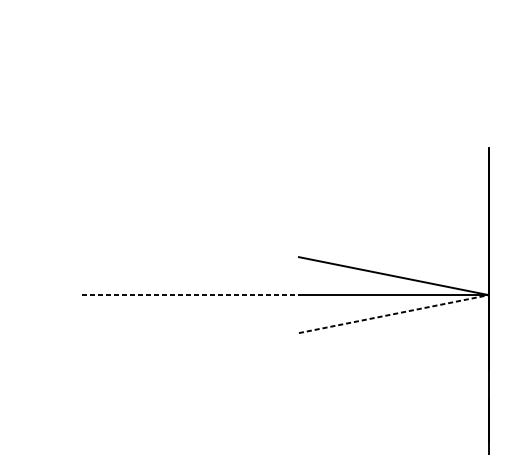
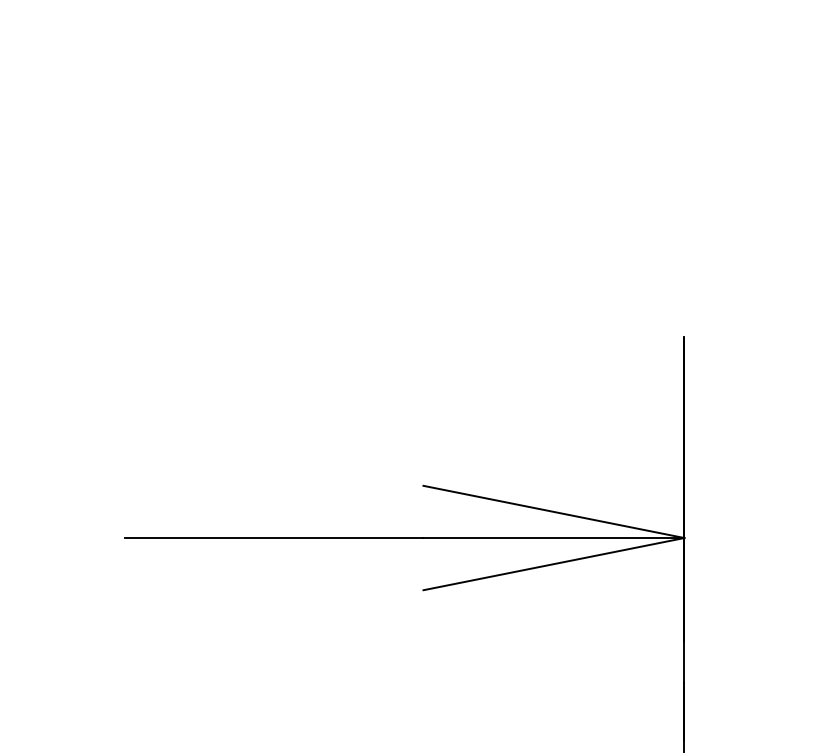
line: (190, 295) -> (274, 538), dashed -> solid
line: (394, 314) -> (554, 564), dashed -> solid

